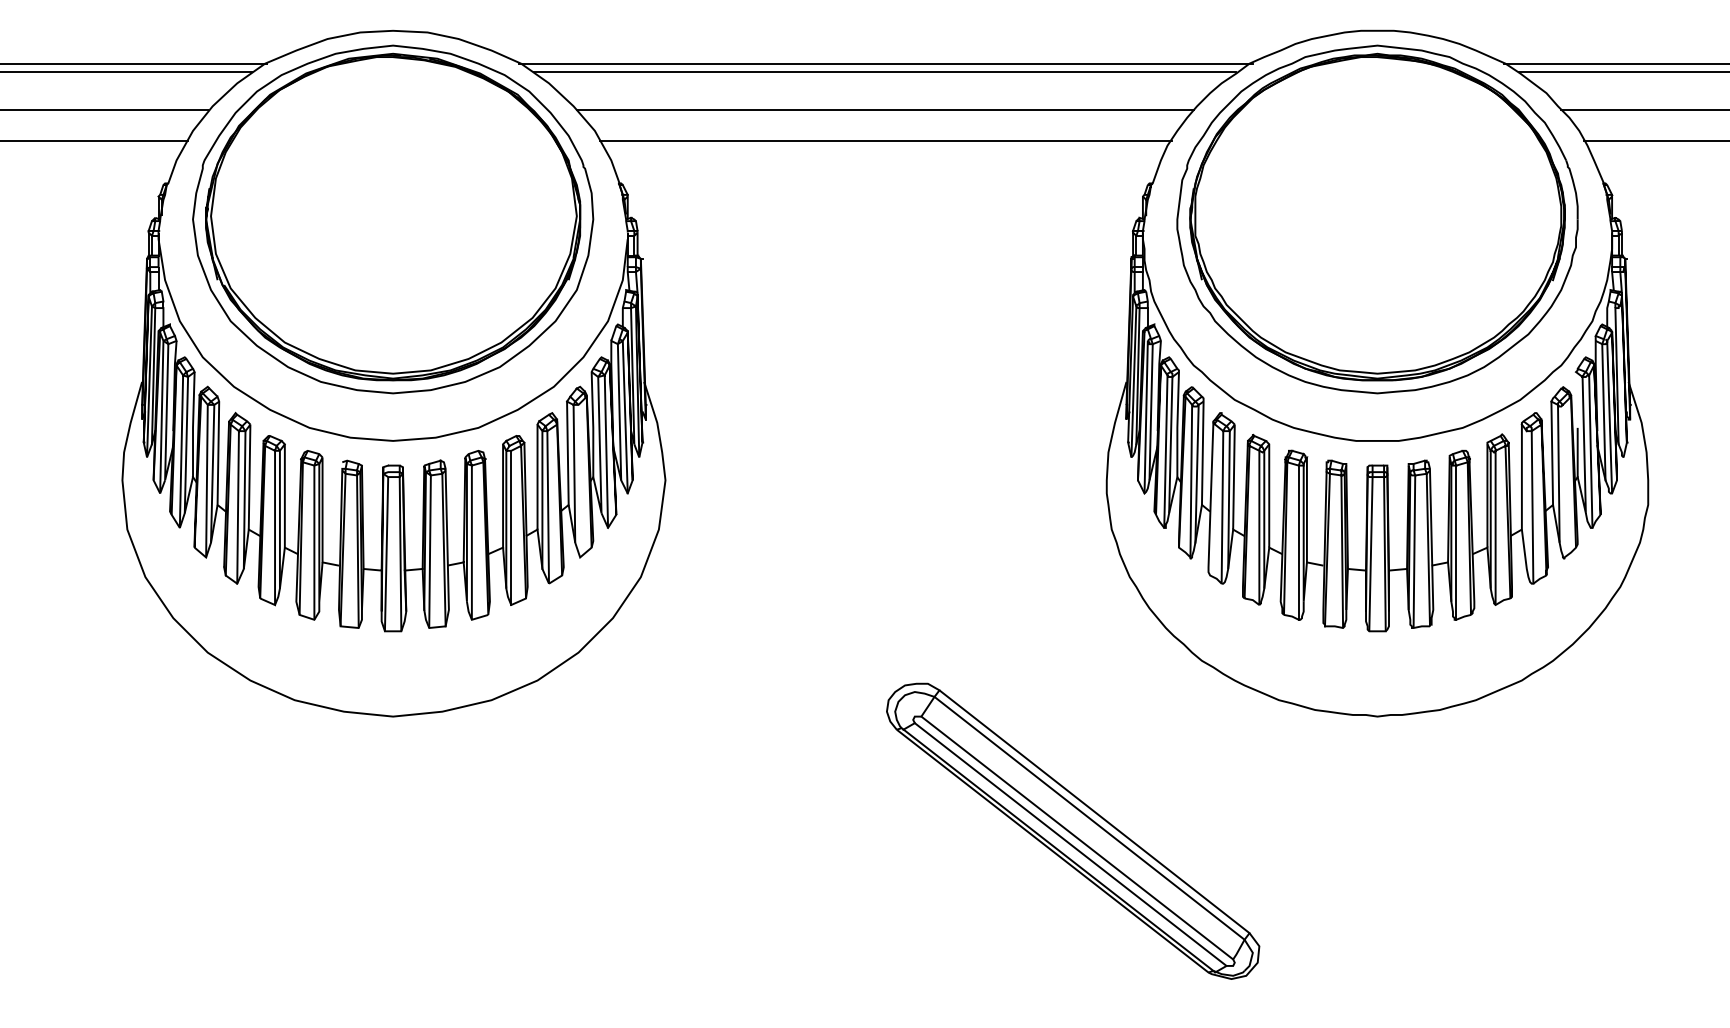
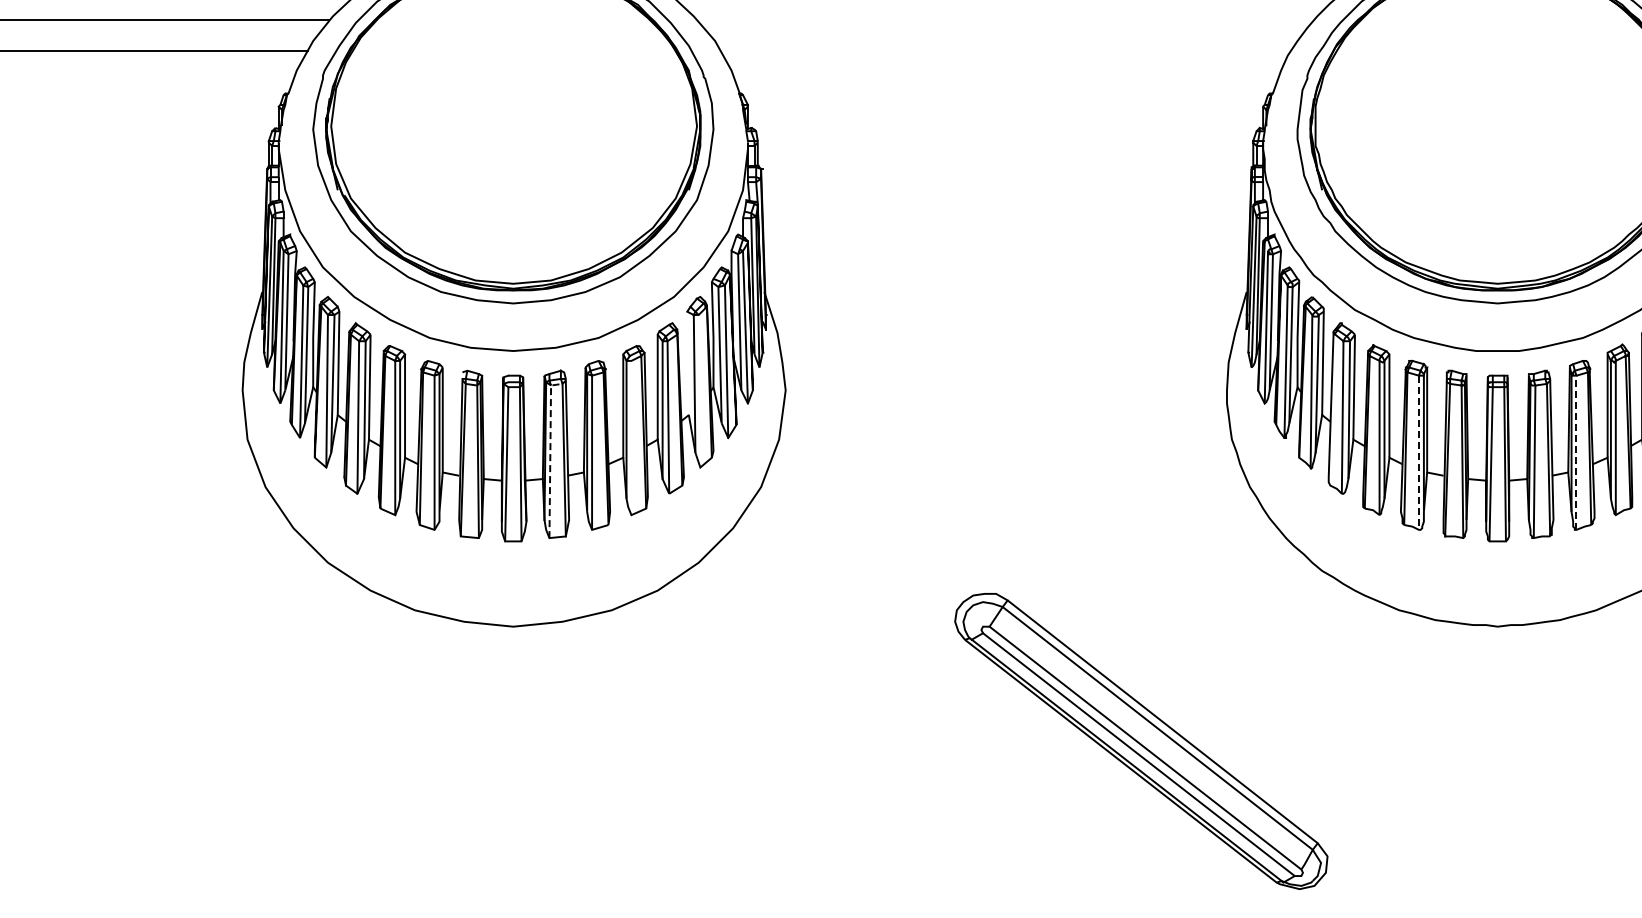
line: (884, 109) -> (1004, 19), removed
line: (885, 140) -> (1005, 50), removed
line: (567, 452) -> (687, 362), removed
line: (511, 527) -> (631, 437), removed
line: (1456, 542) -> (1576, 452), solid -> dashed
line: (1298, 543) -> (1418, 453), solid -> dashed
line: (430, 545) -> (550, 455), solid -> dashed
part: (1073, 830) -> (1141, 740), moved

